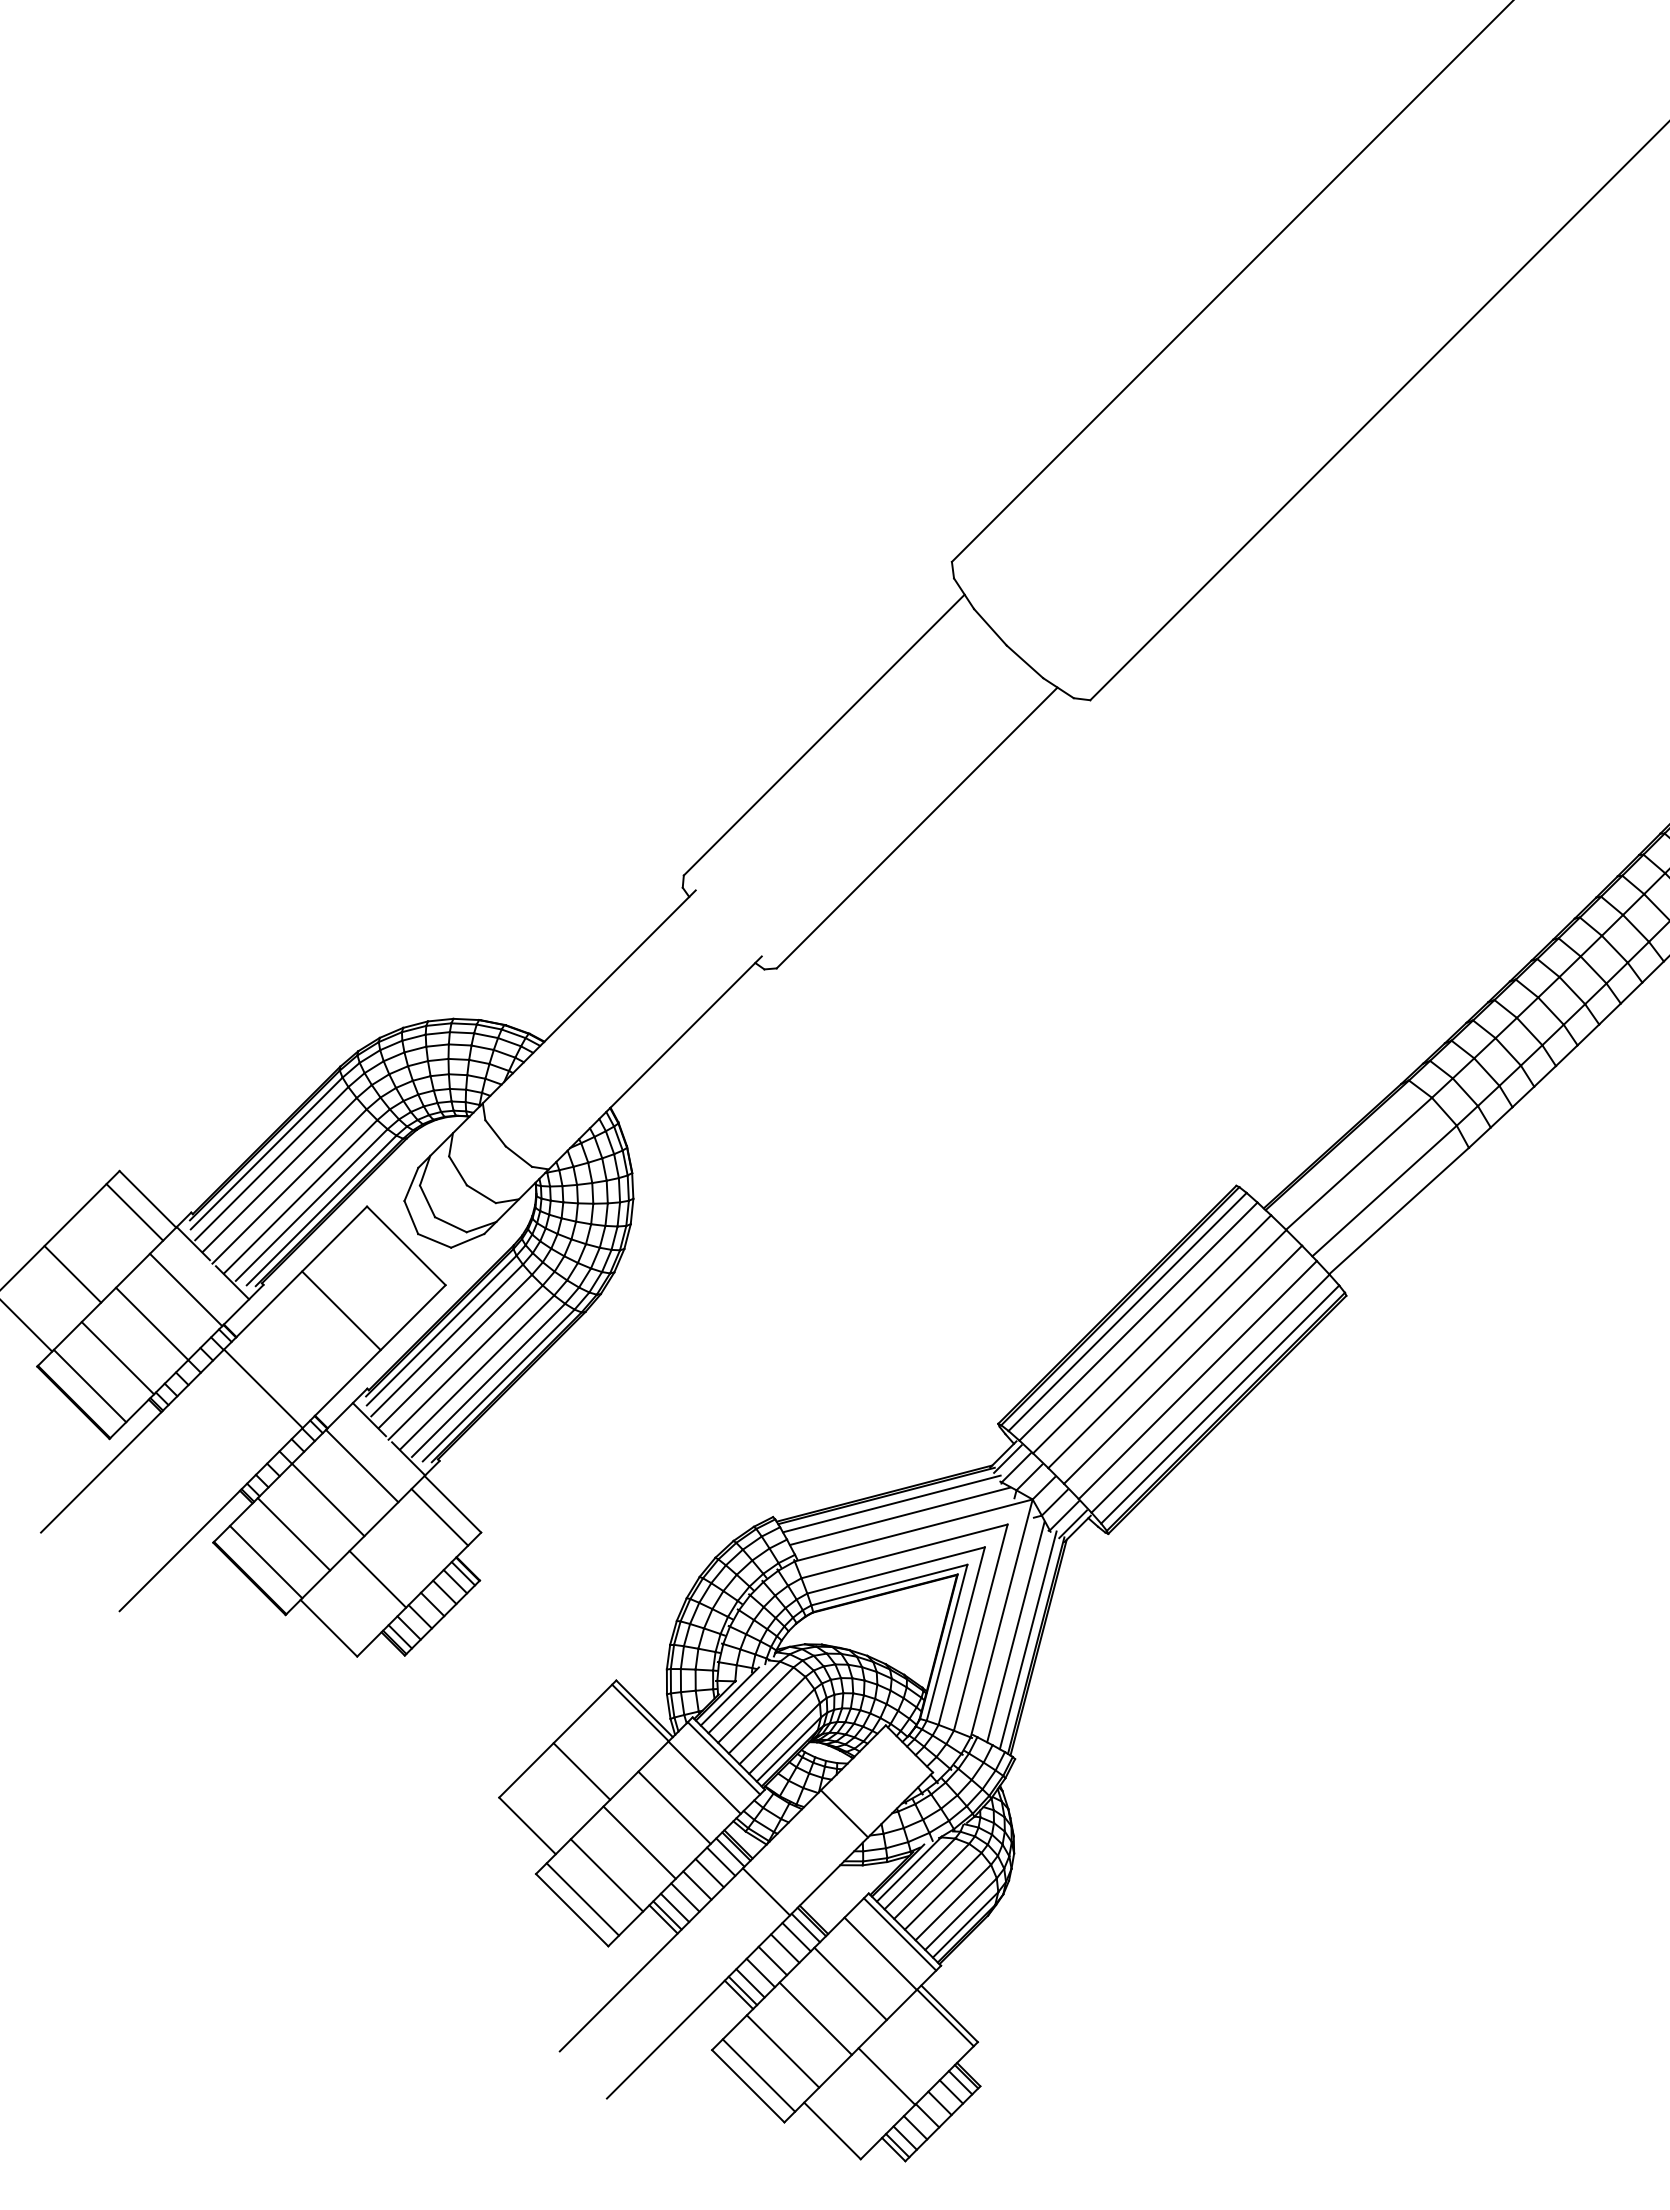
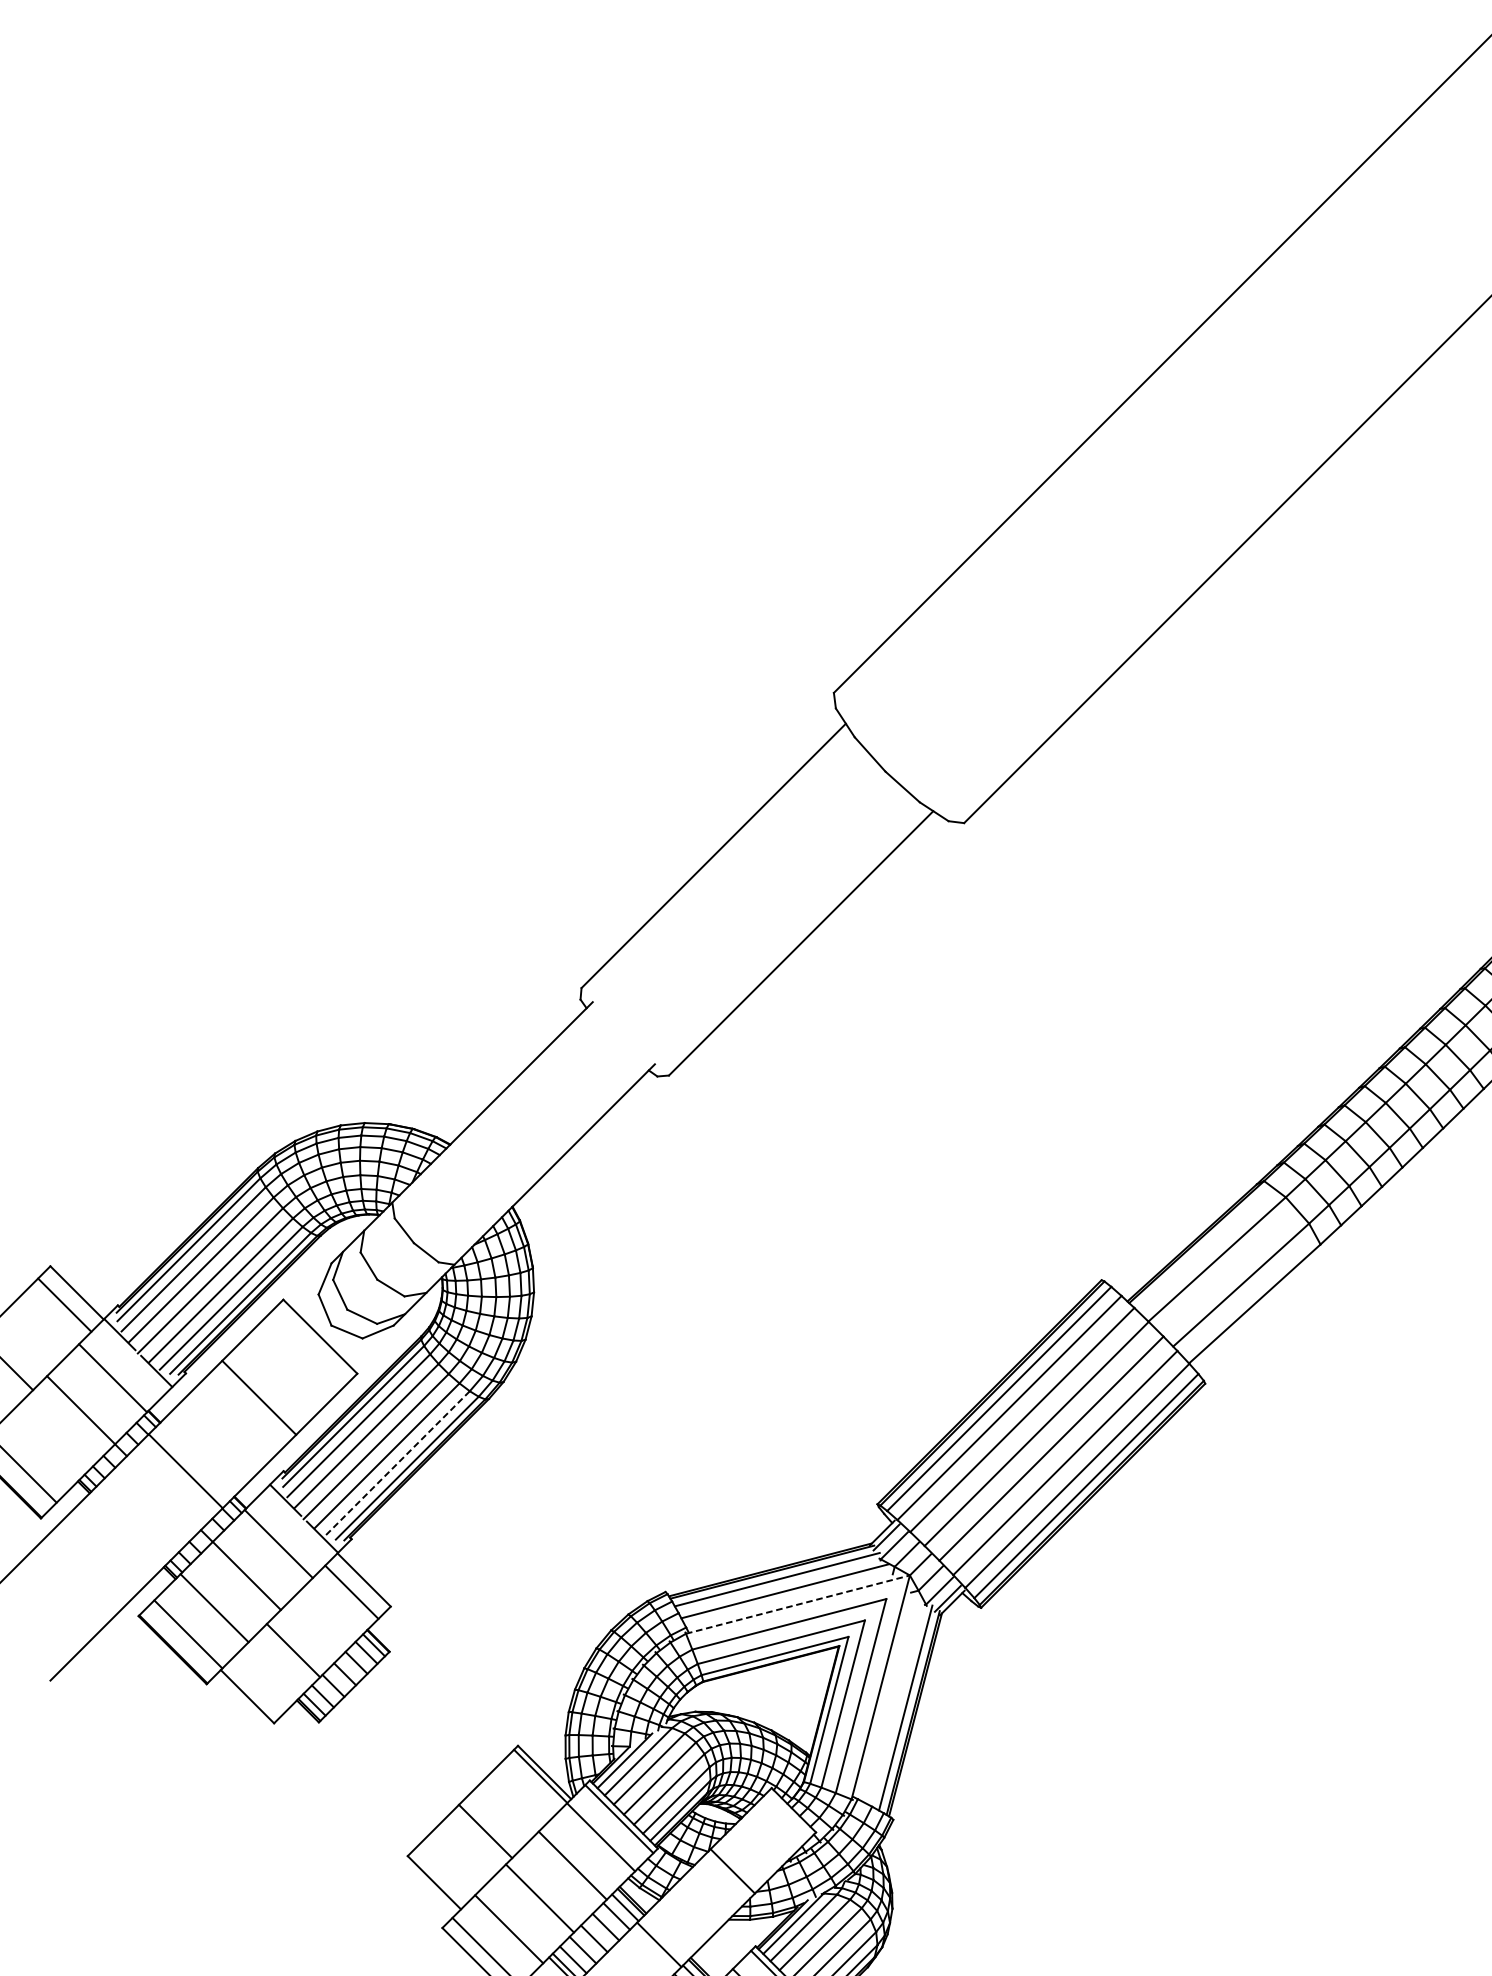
line: (117, 1358) -> (48, 1442), removed
line: (488, 1380) -> (397, 1463), solid -> dashed
line: (913, 1530) -> (797, 1604), solid -> dashed
line: (1015, 1631) -> (893, 1699), removed

